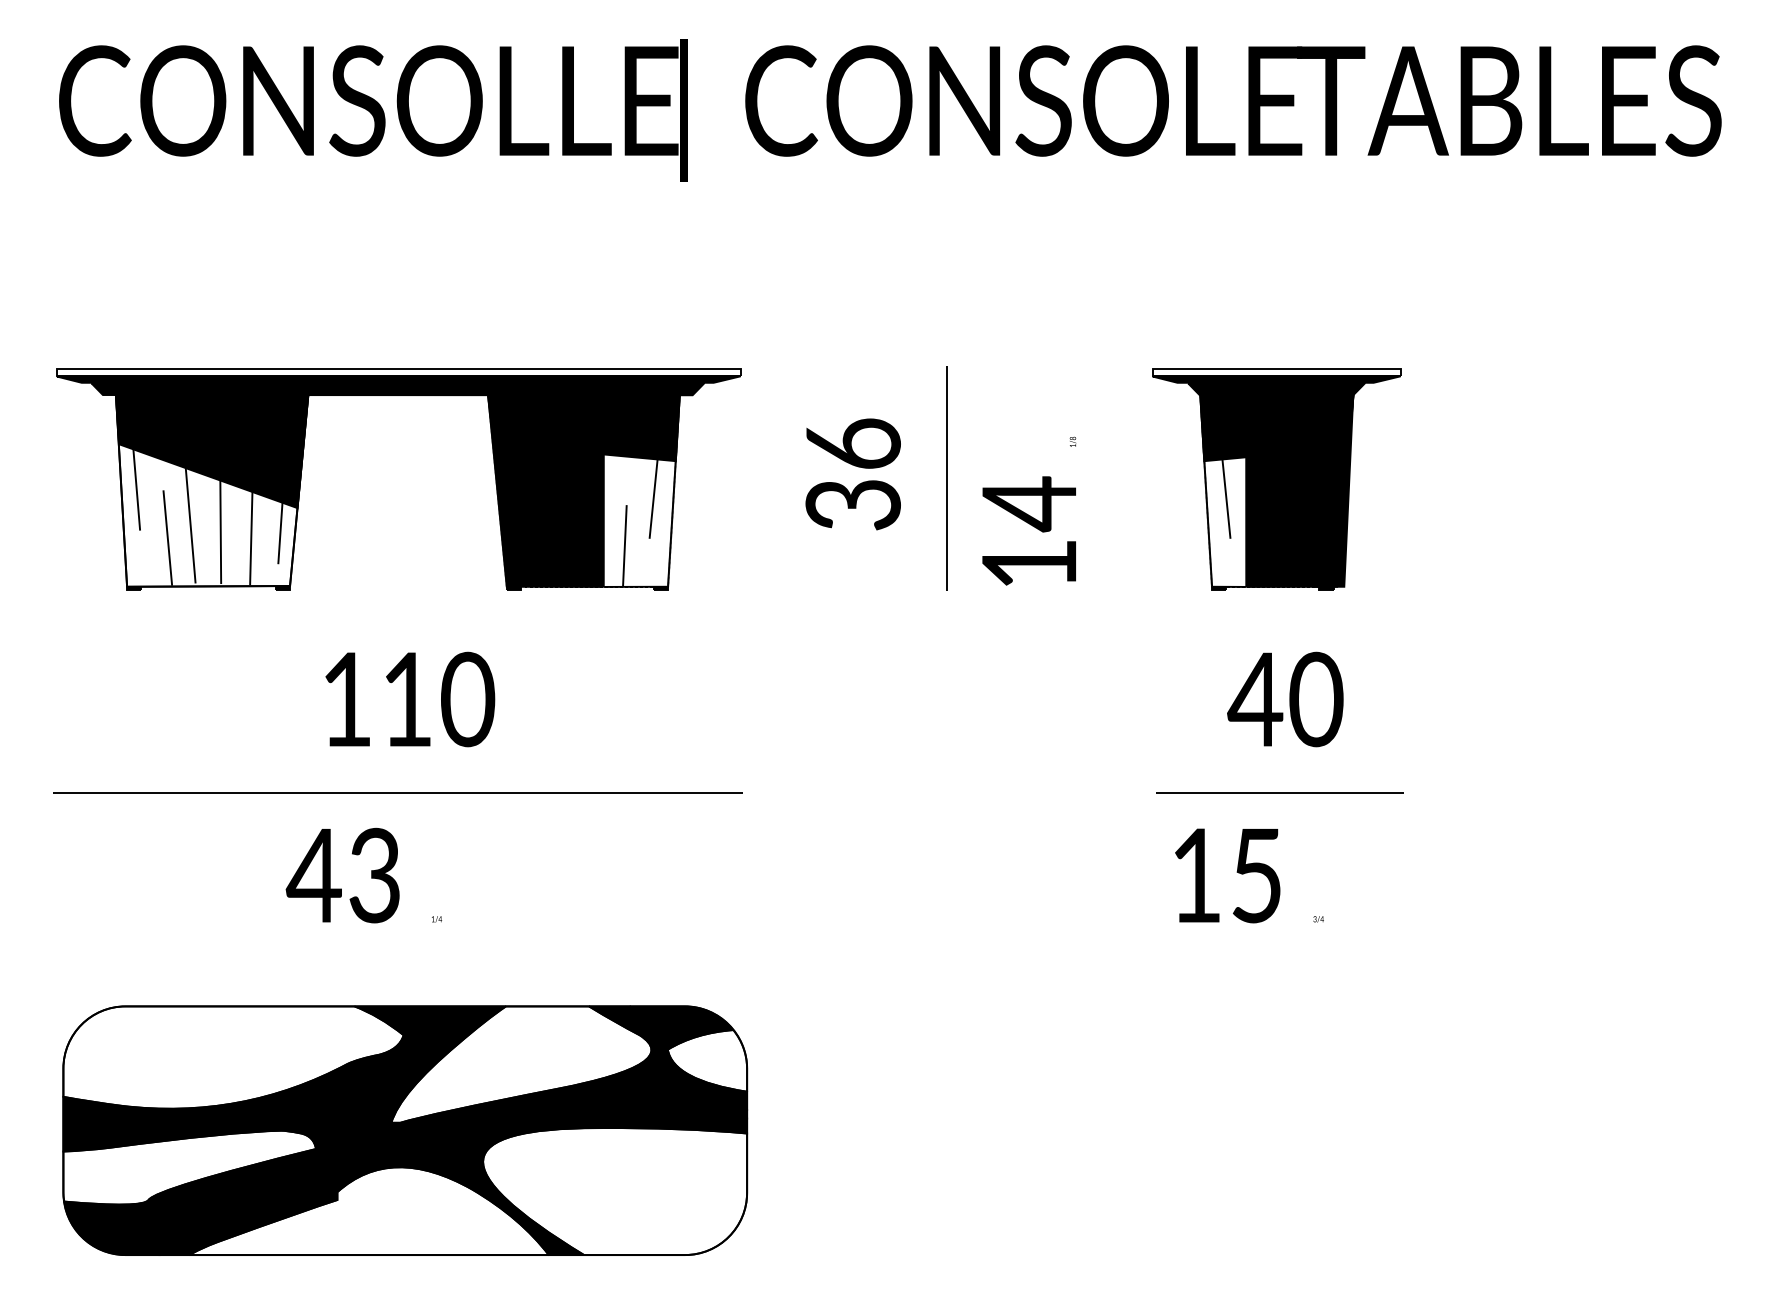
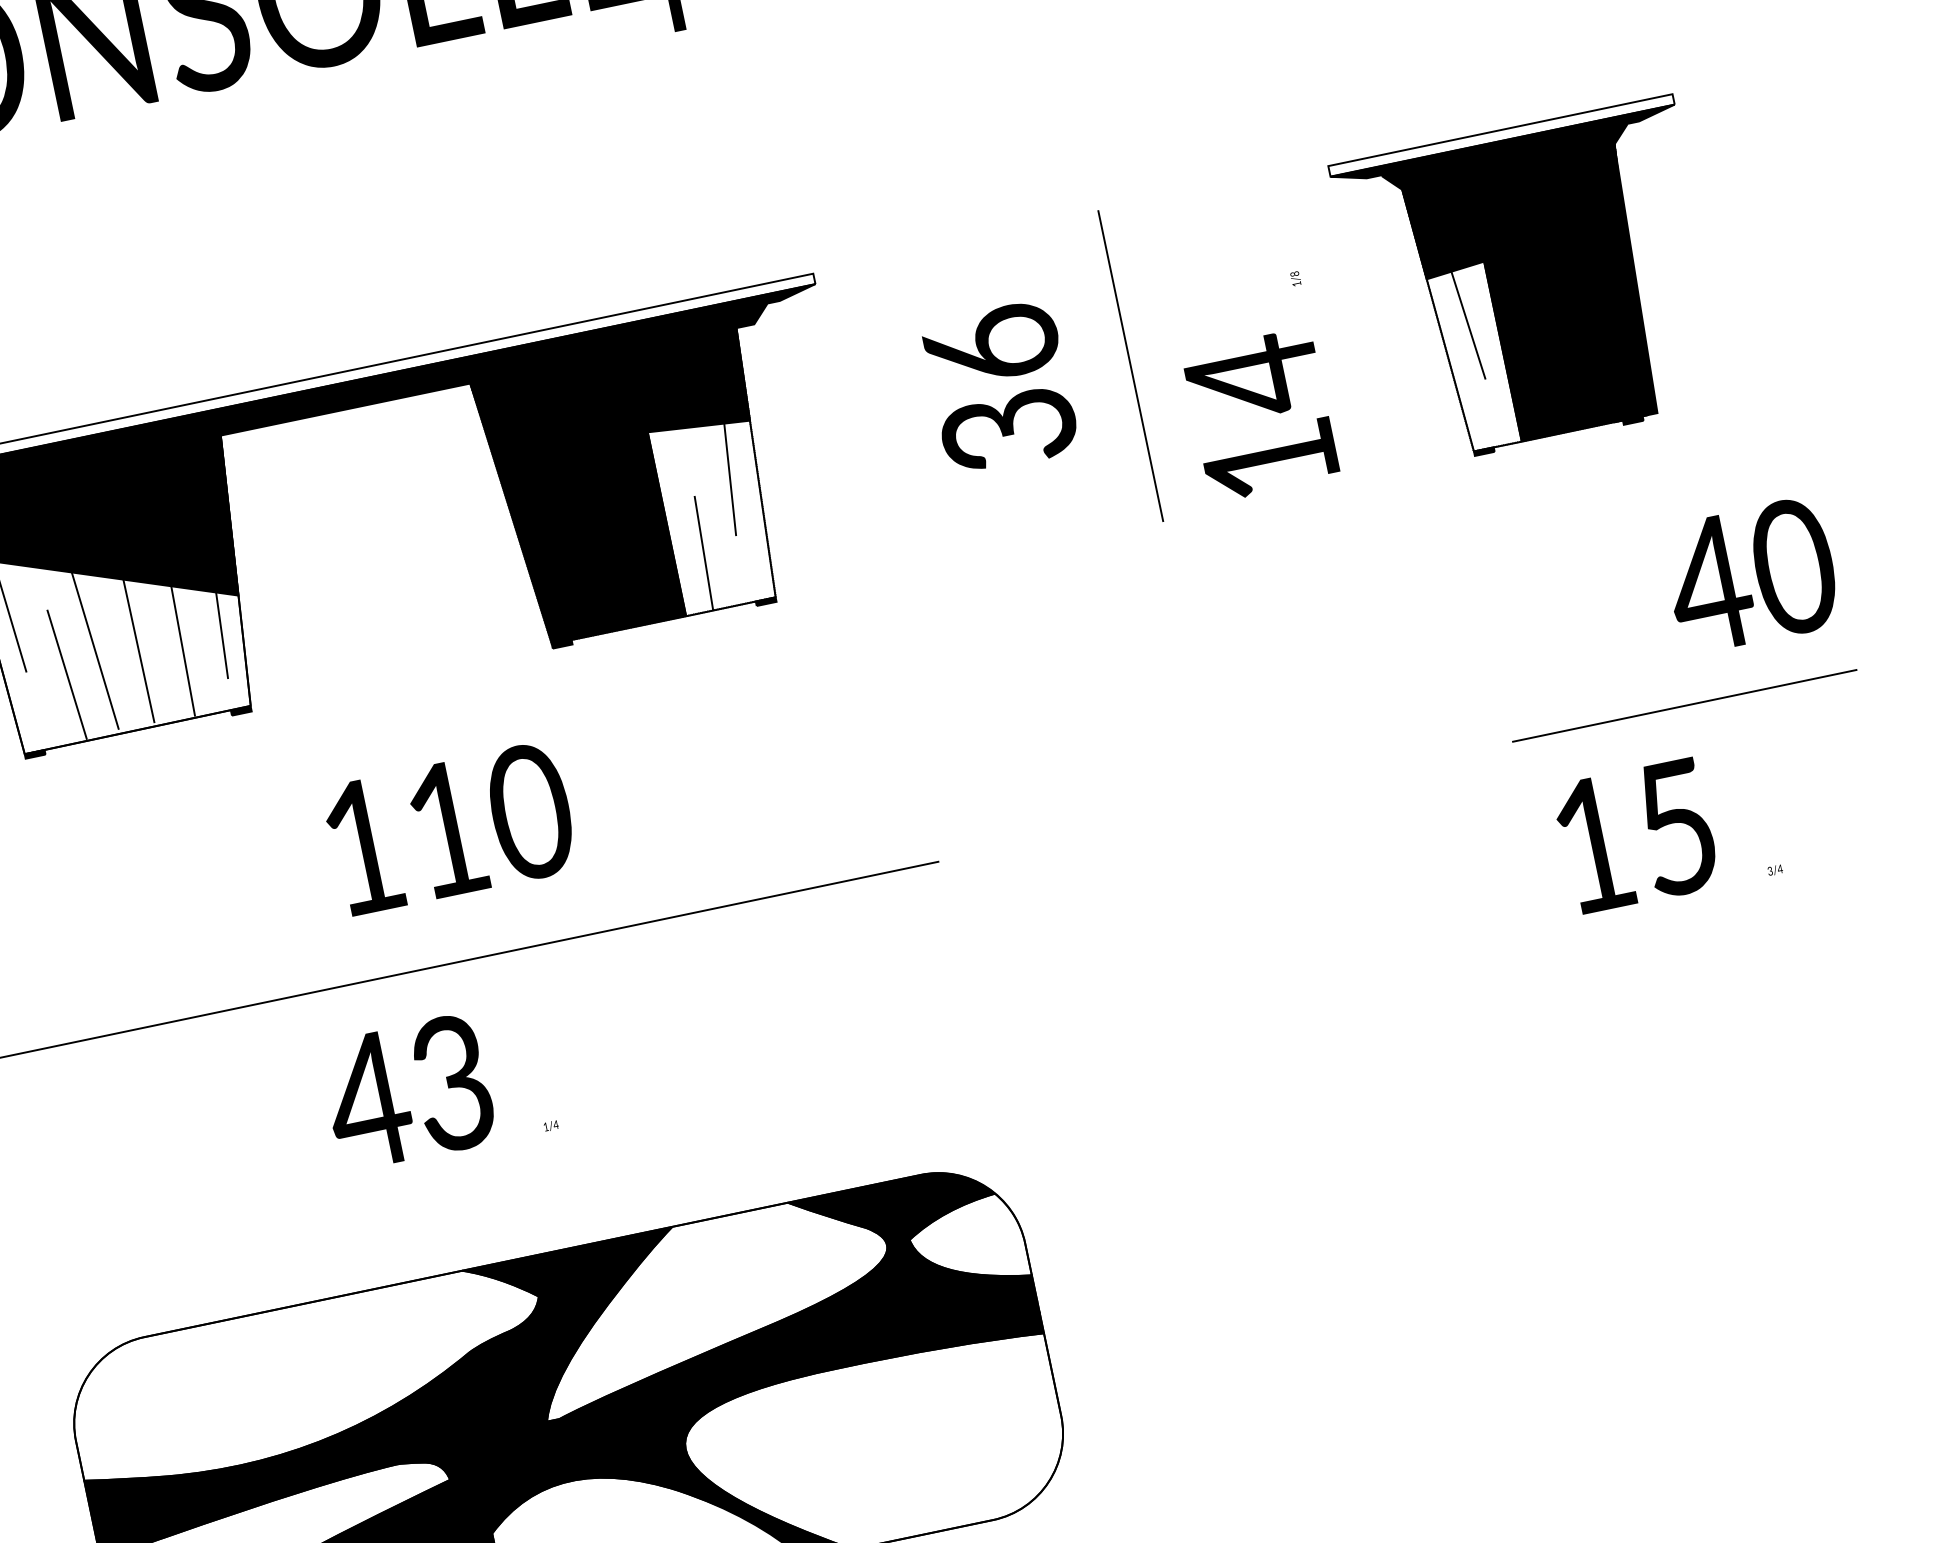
part: (1276, 479) -> (1532, 283), moved
text: (1285, 699) -> (1751, 575), moved

